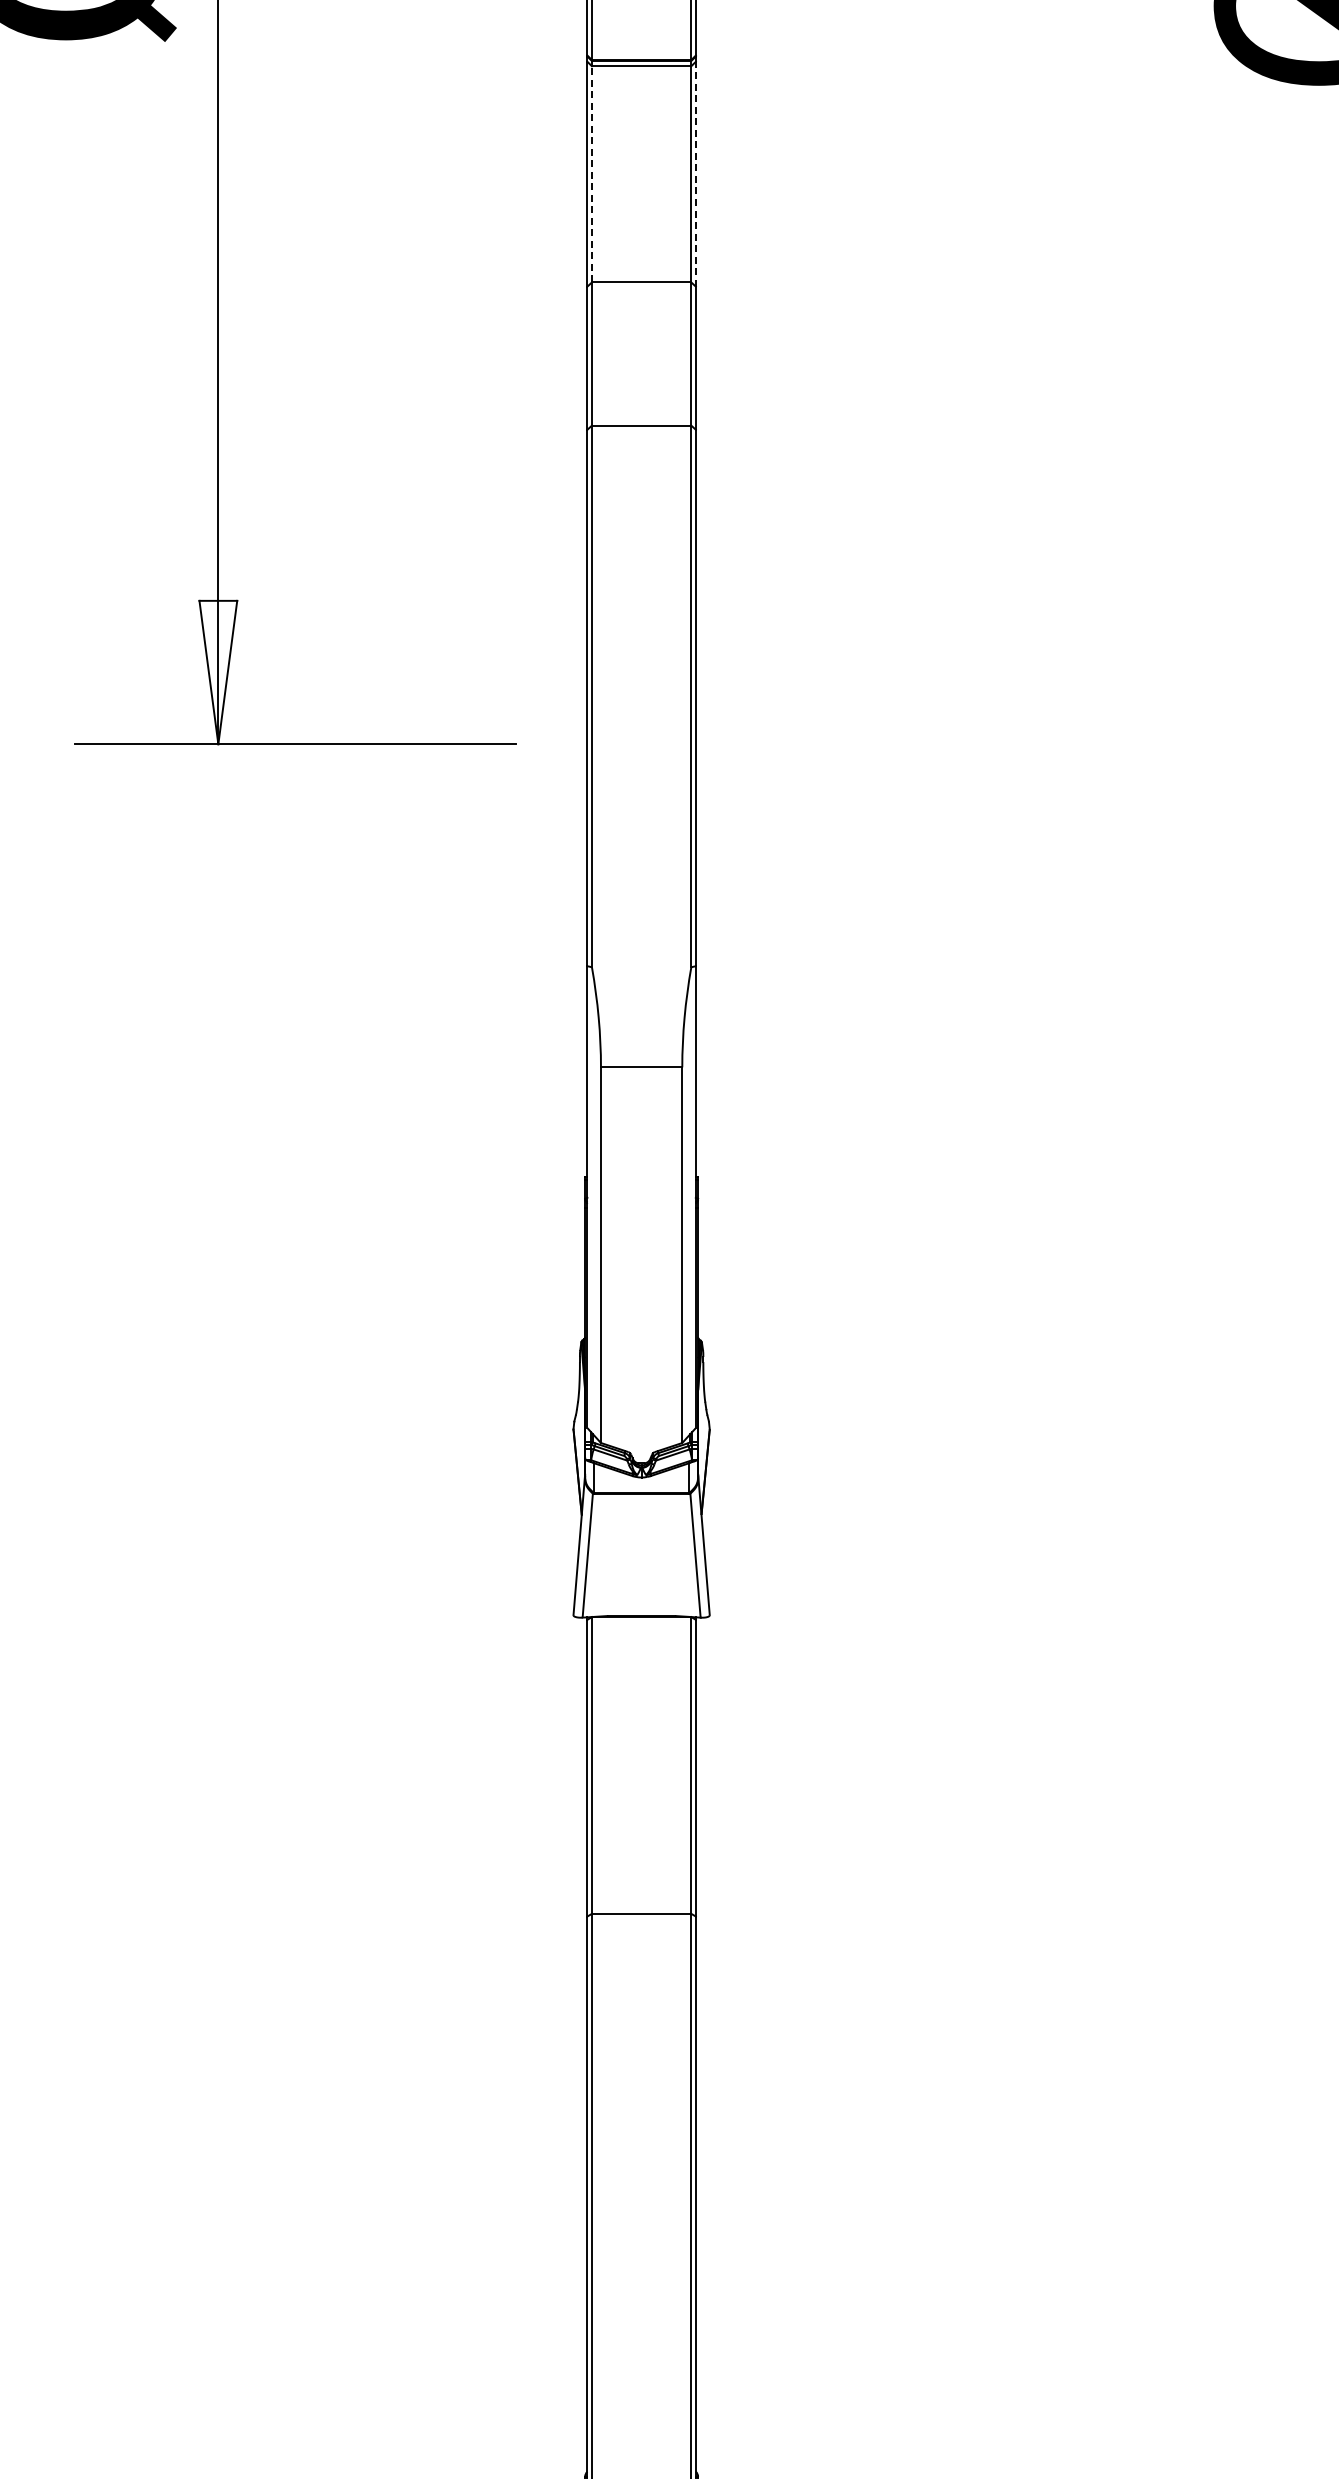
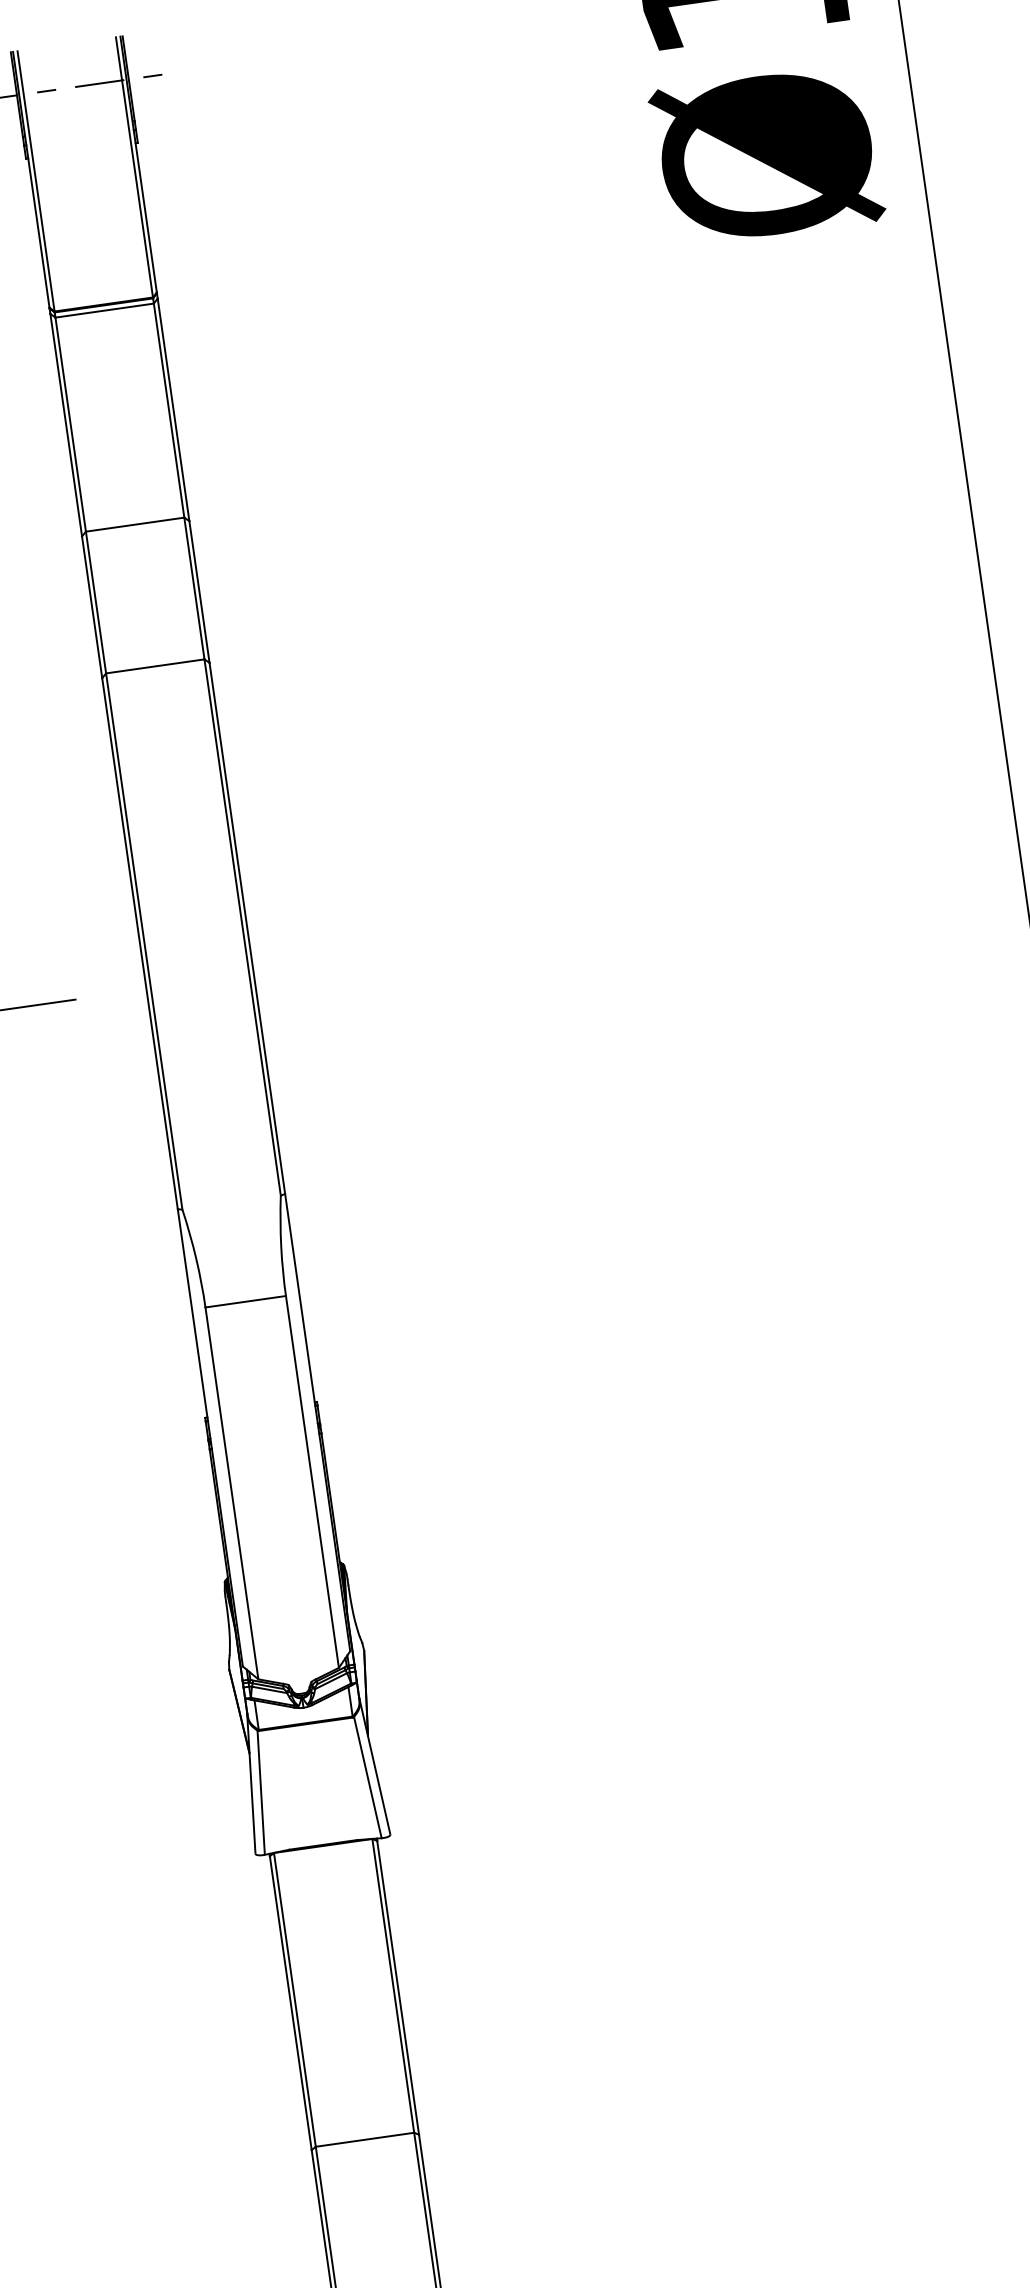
line: (591, 173) -> (70, 423), dashed -> solid
line: (695, 173) -> (173, 409), dashed -> solid

